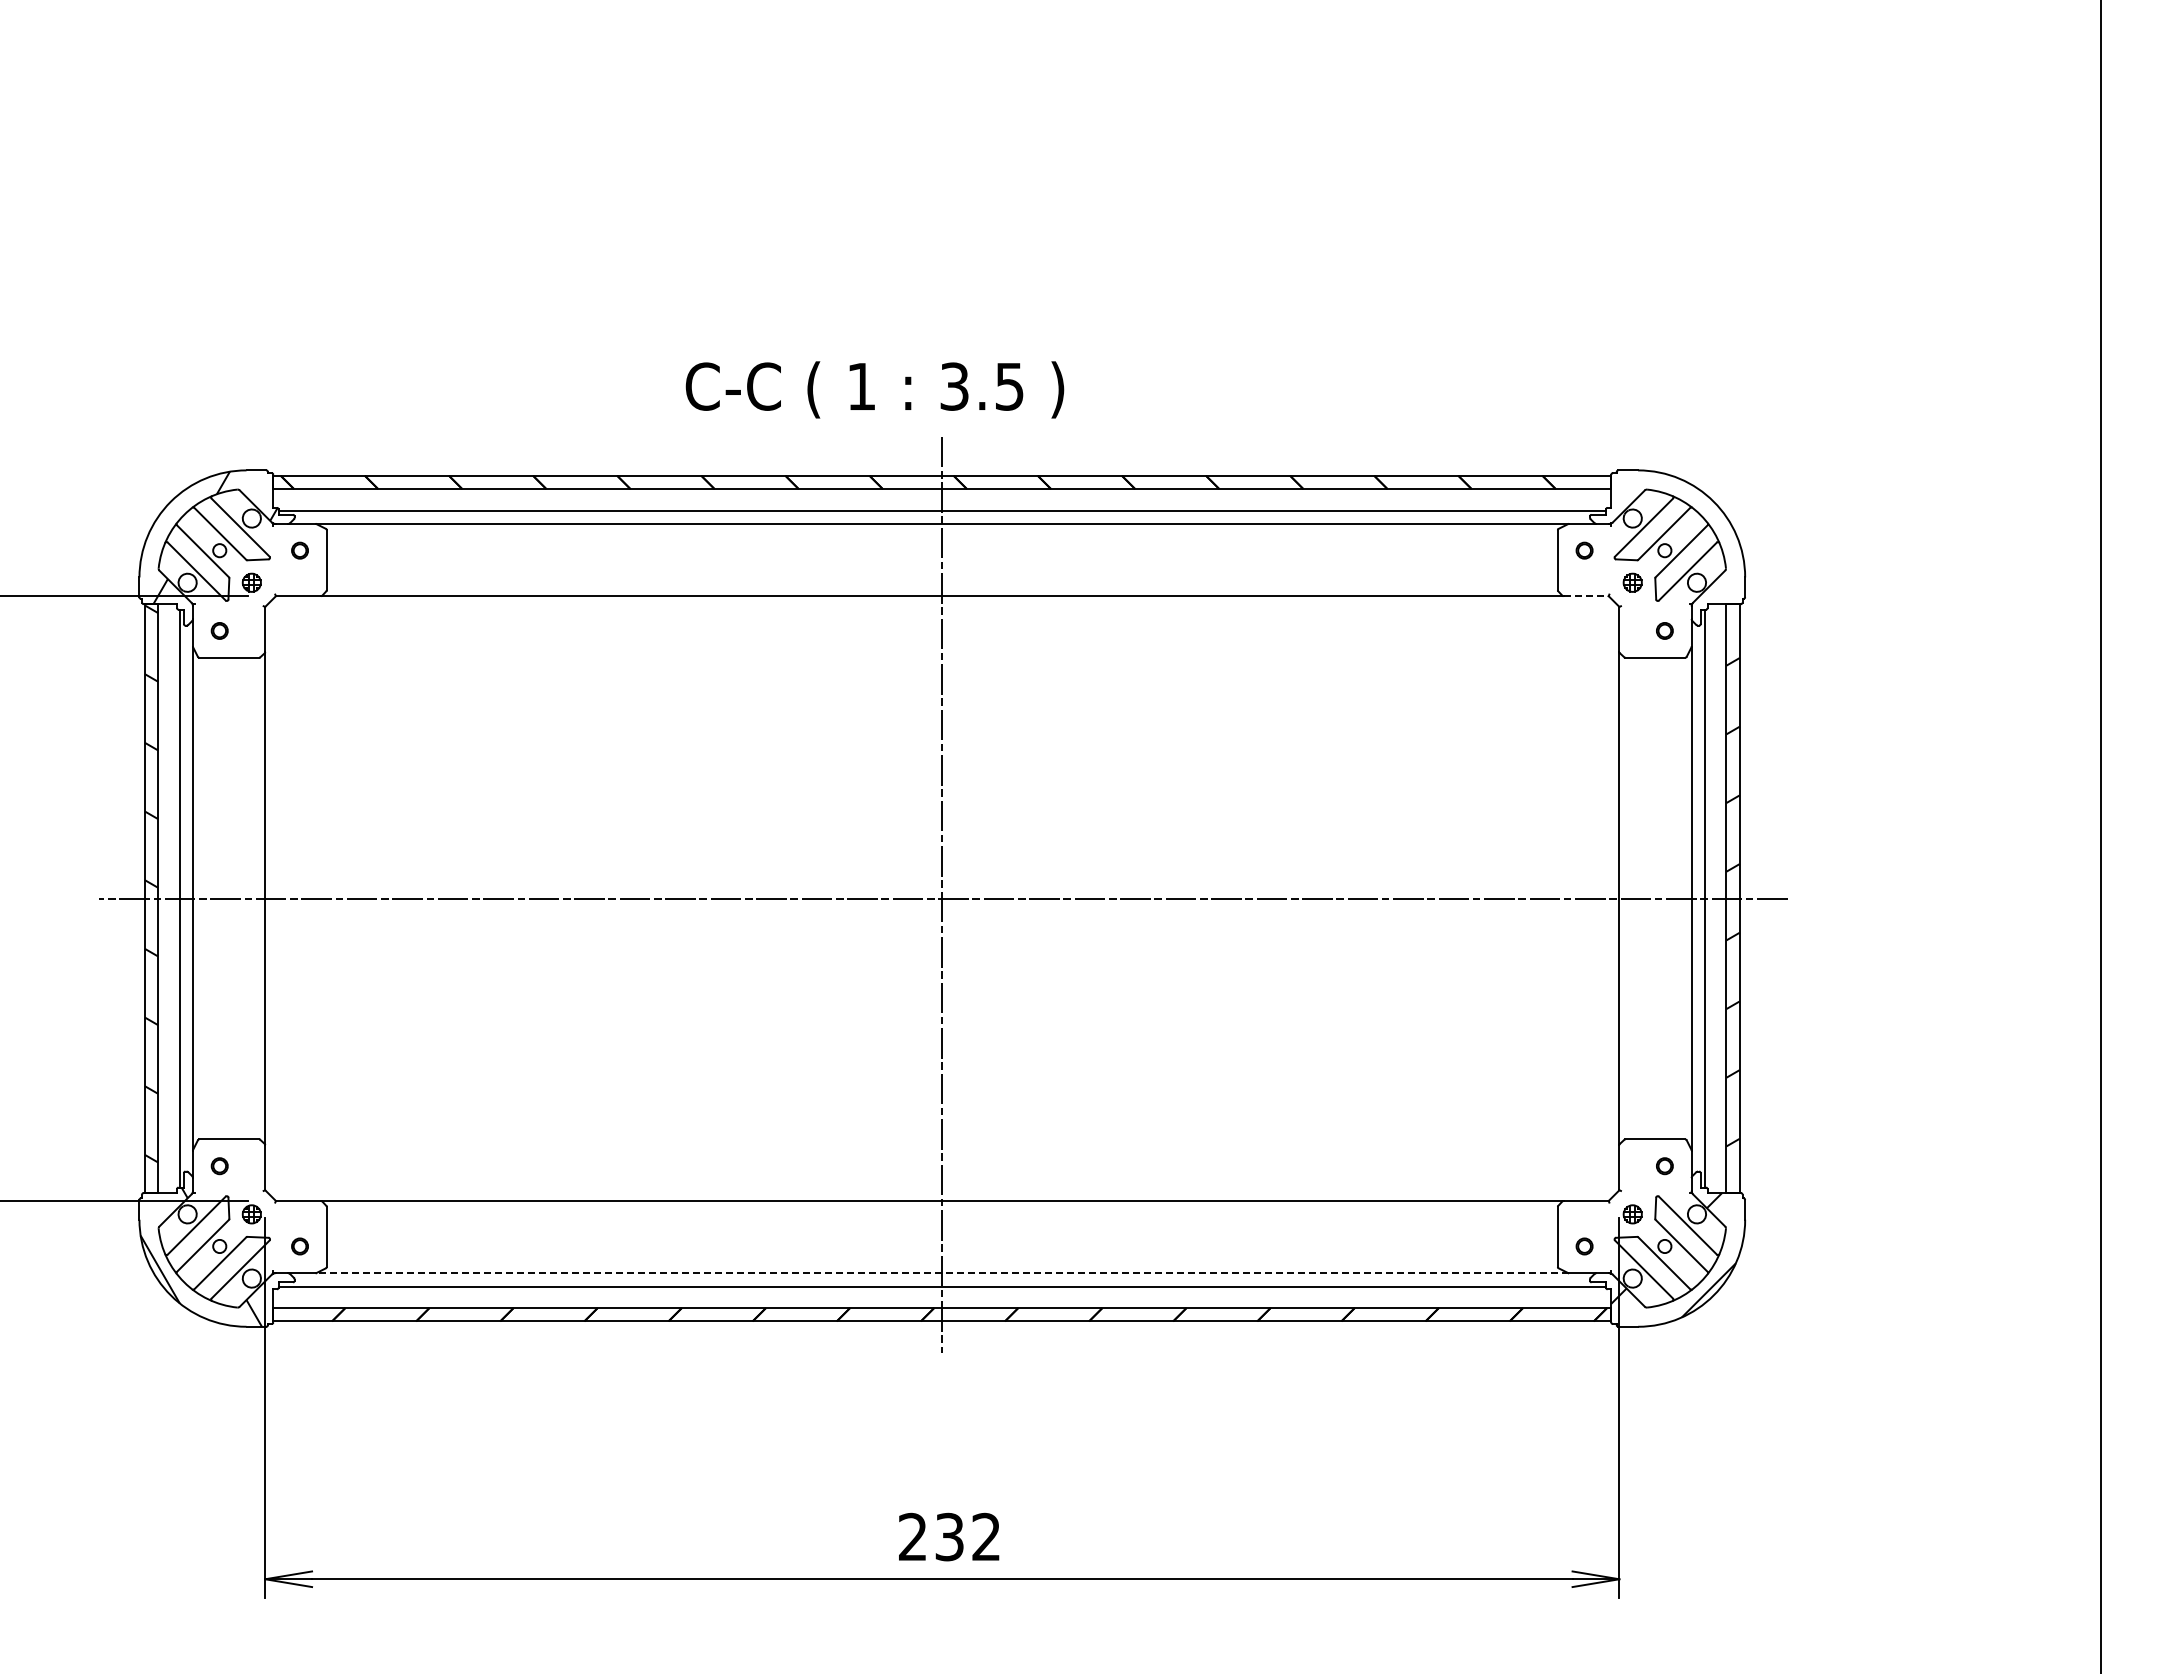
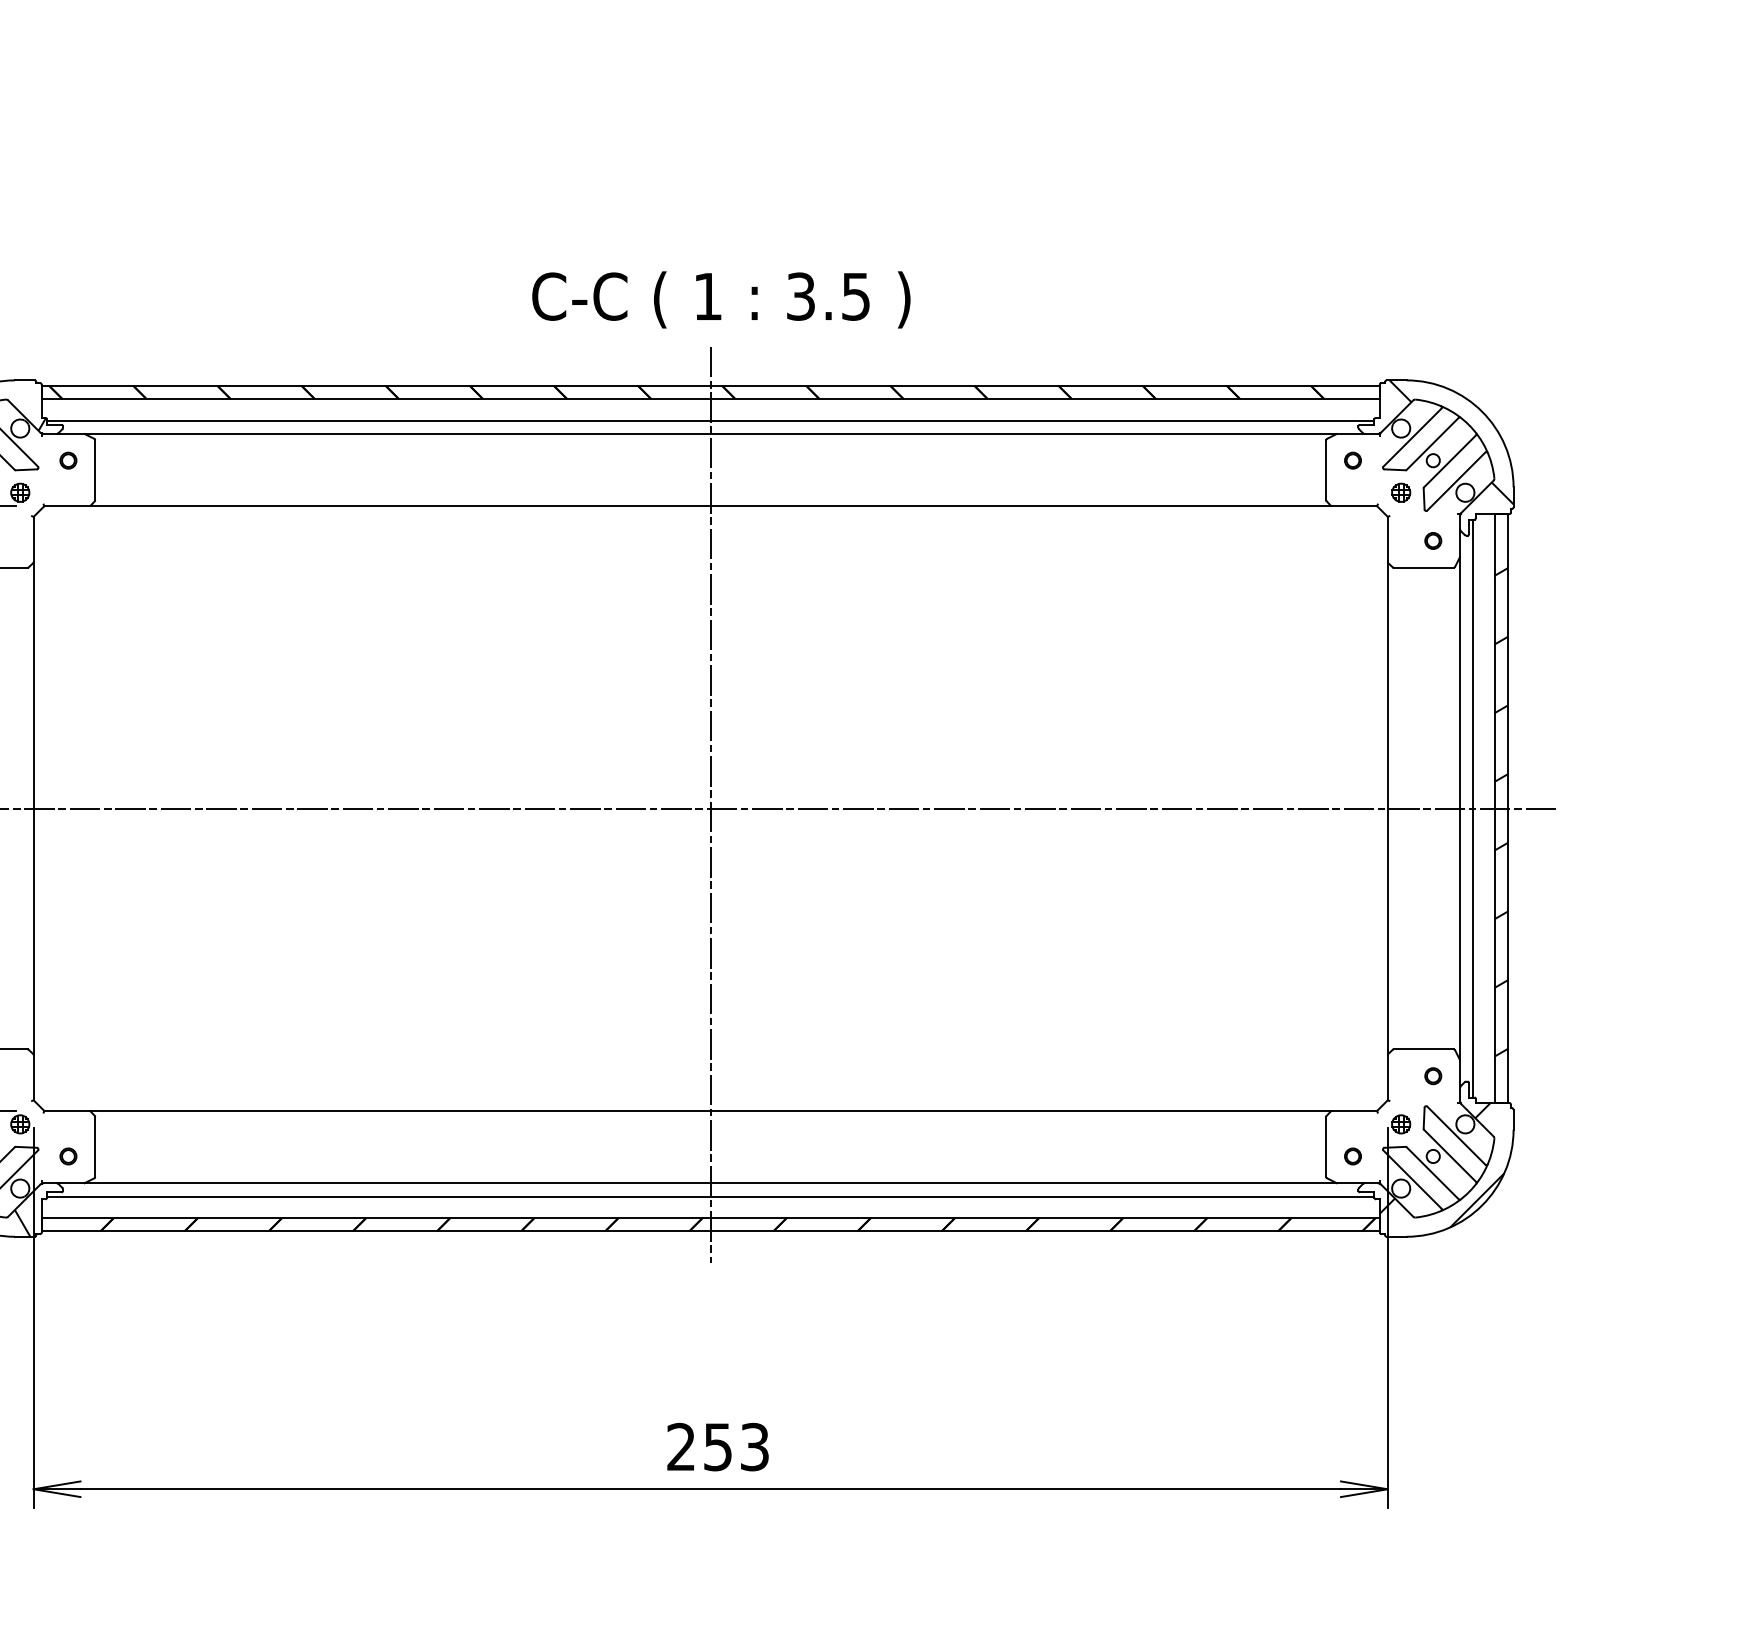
text: (874, 389) -> (720, 299), moved
hatch: (1683, 532) -> (1451, 442), added
line: (1586, 596) -> (1354, 506), dashed -> solid
line: (942, 1273) -> (710, 1183), dashed -> solid
text: (968, 1536) -> (736, 1446), 232 -> 253

